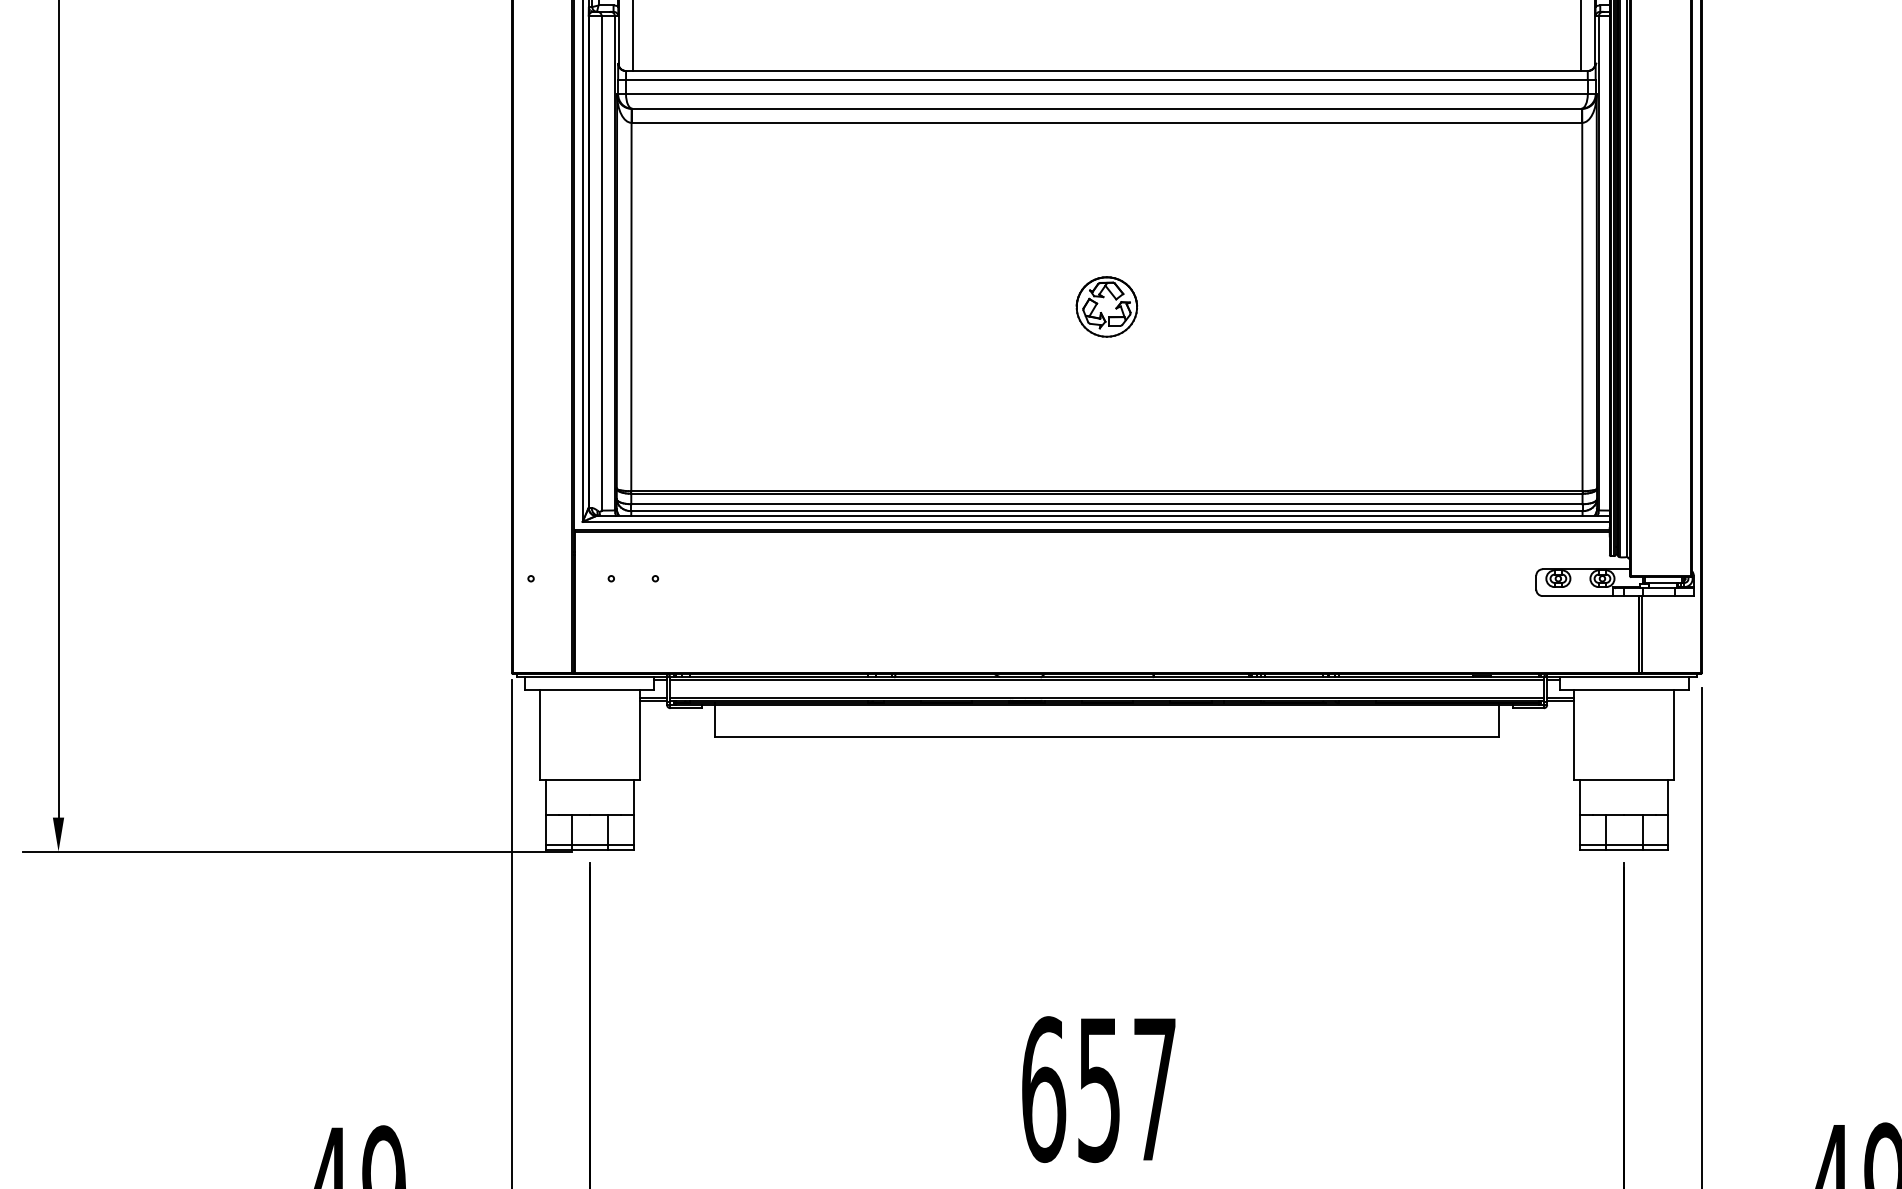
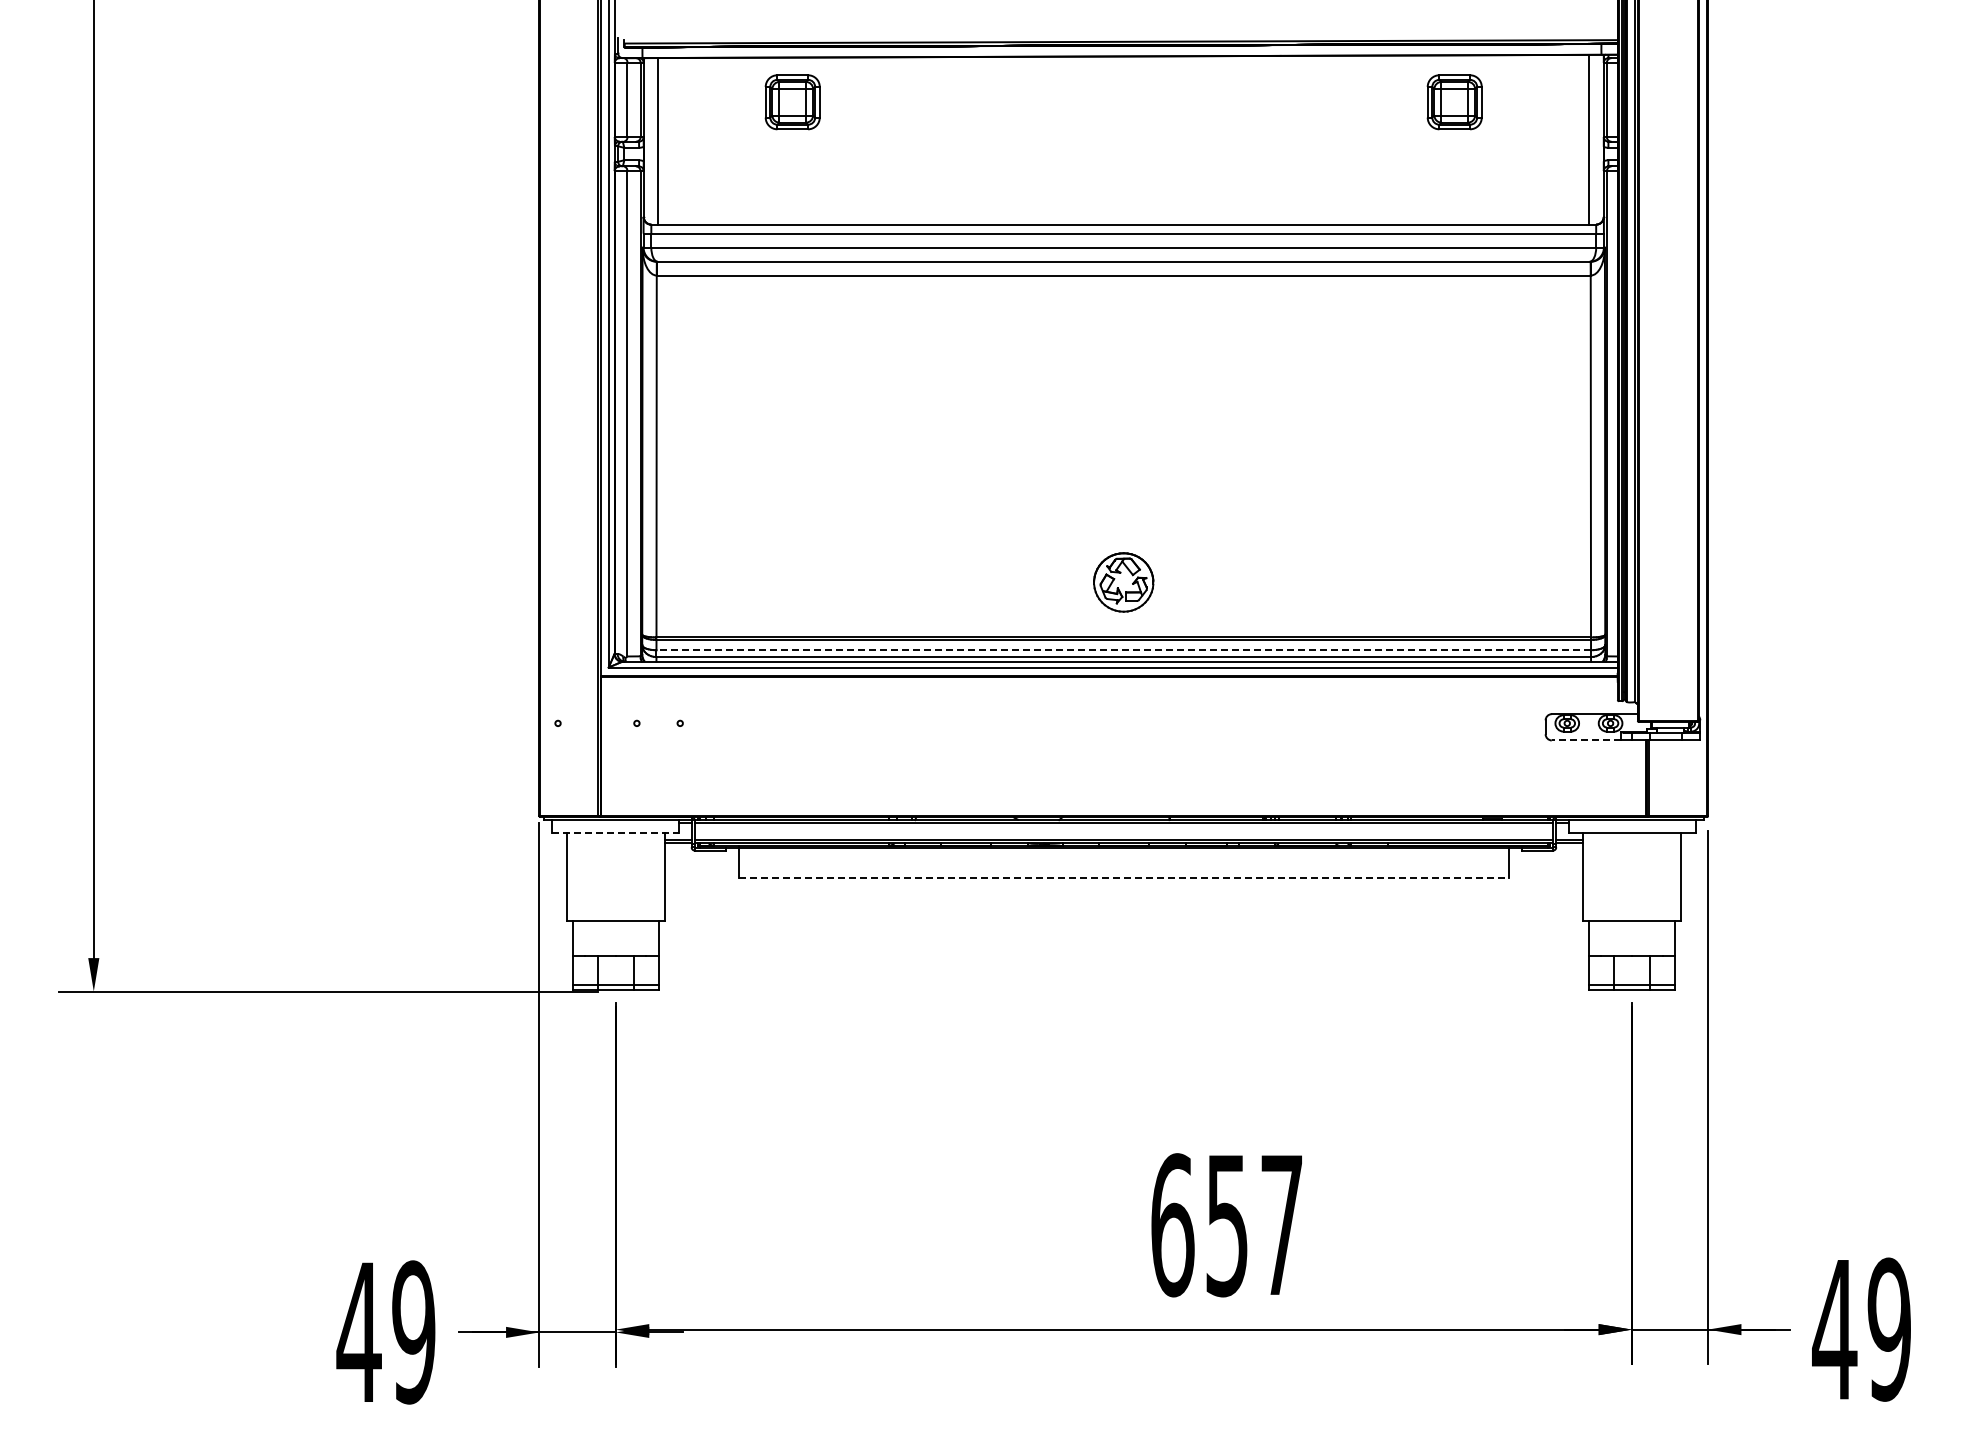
part: (1106, 307) -> (1123, 582), moved
line: (1106, 504) -> (1123, 650), solid -> dashed
line: (1577, 596) -> (1586, 740), solid -> dashed
line: (590, 689) -> (616, 832), solid -> dashed
line: (1107, 736) -> (1124, 878), solid -> dashed
text: (1098, 1089) -> (1226, 1225), moved

